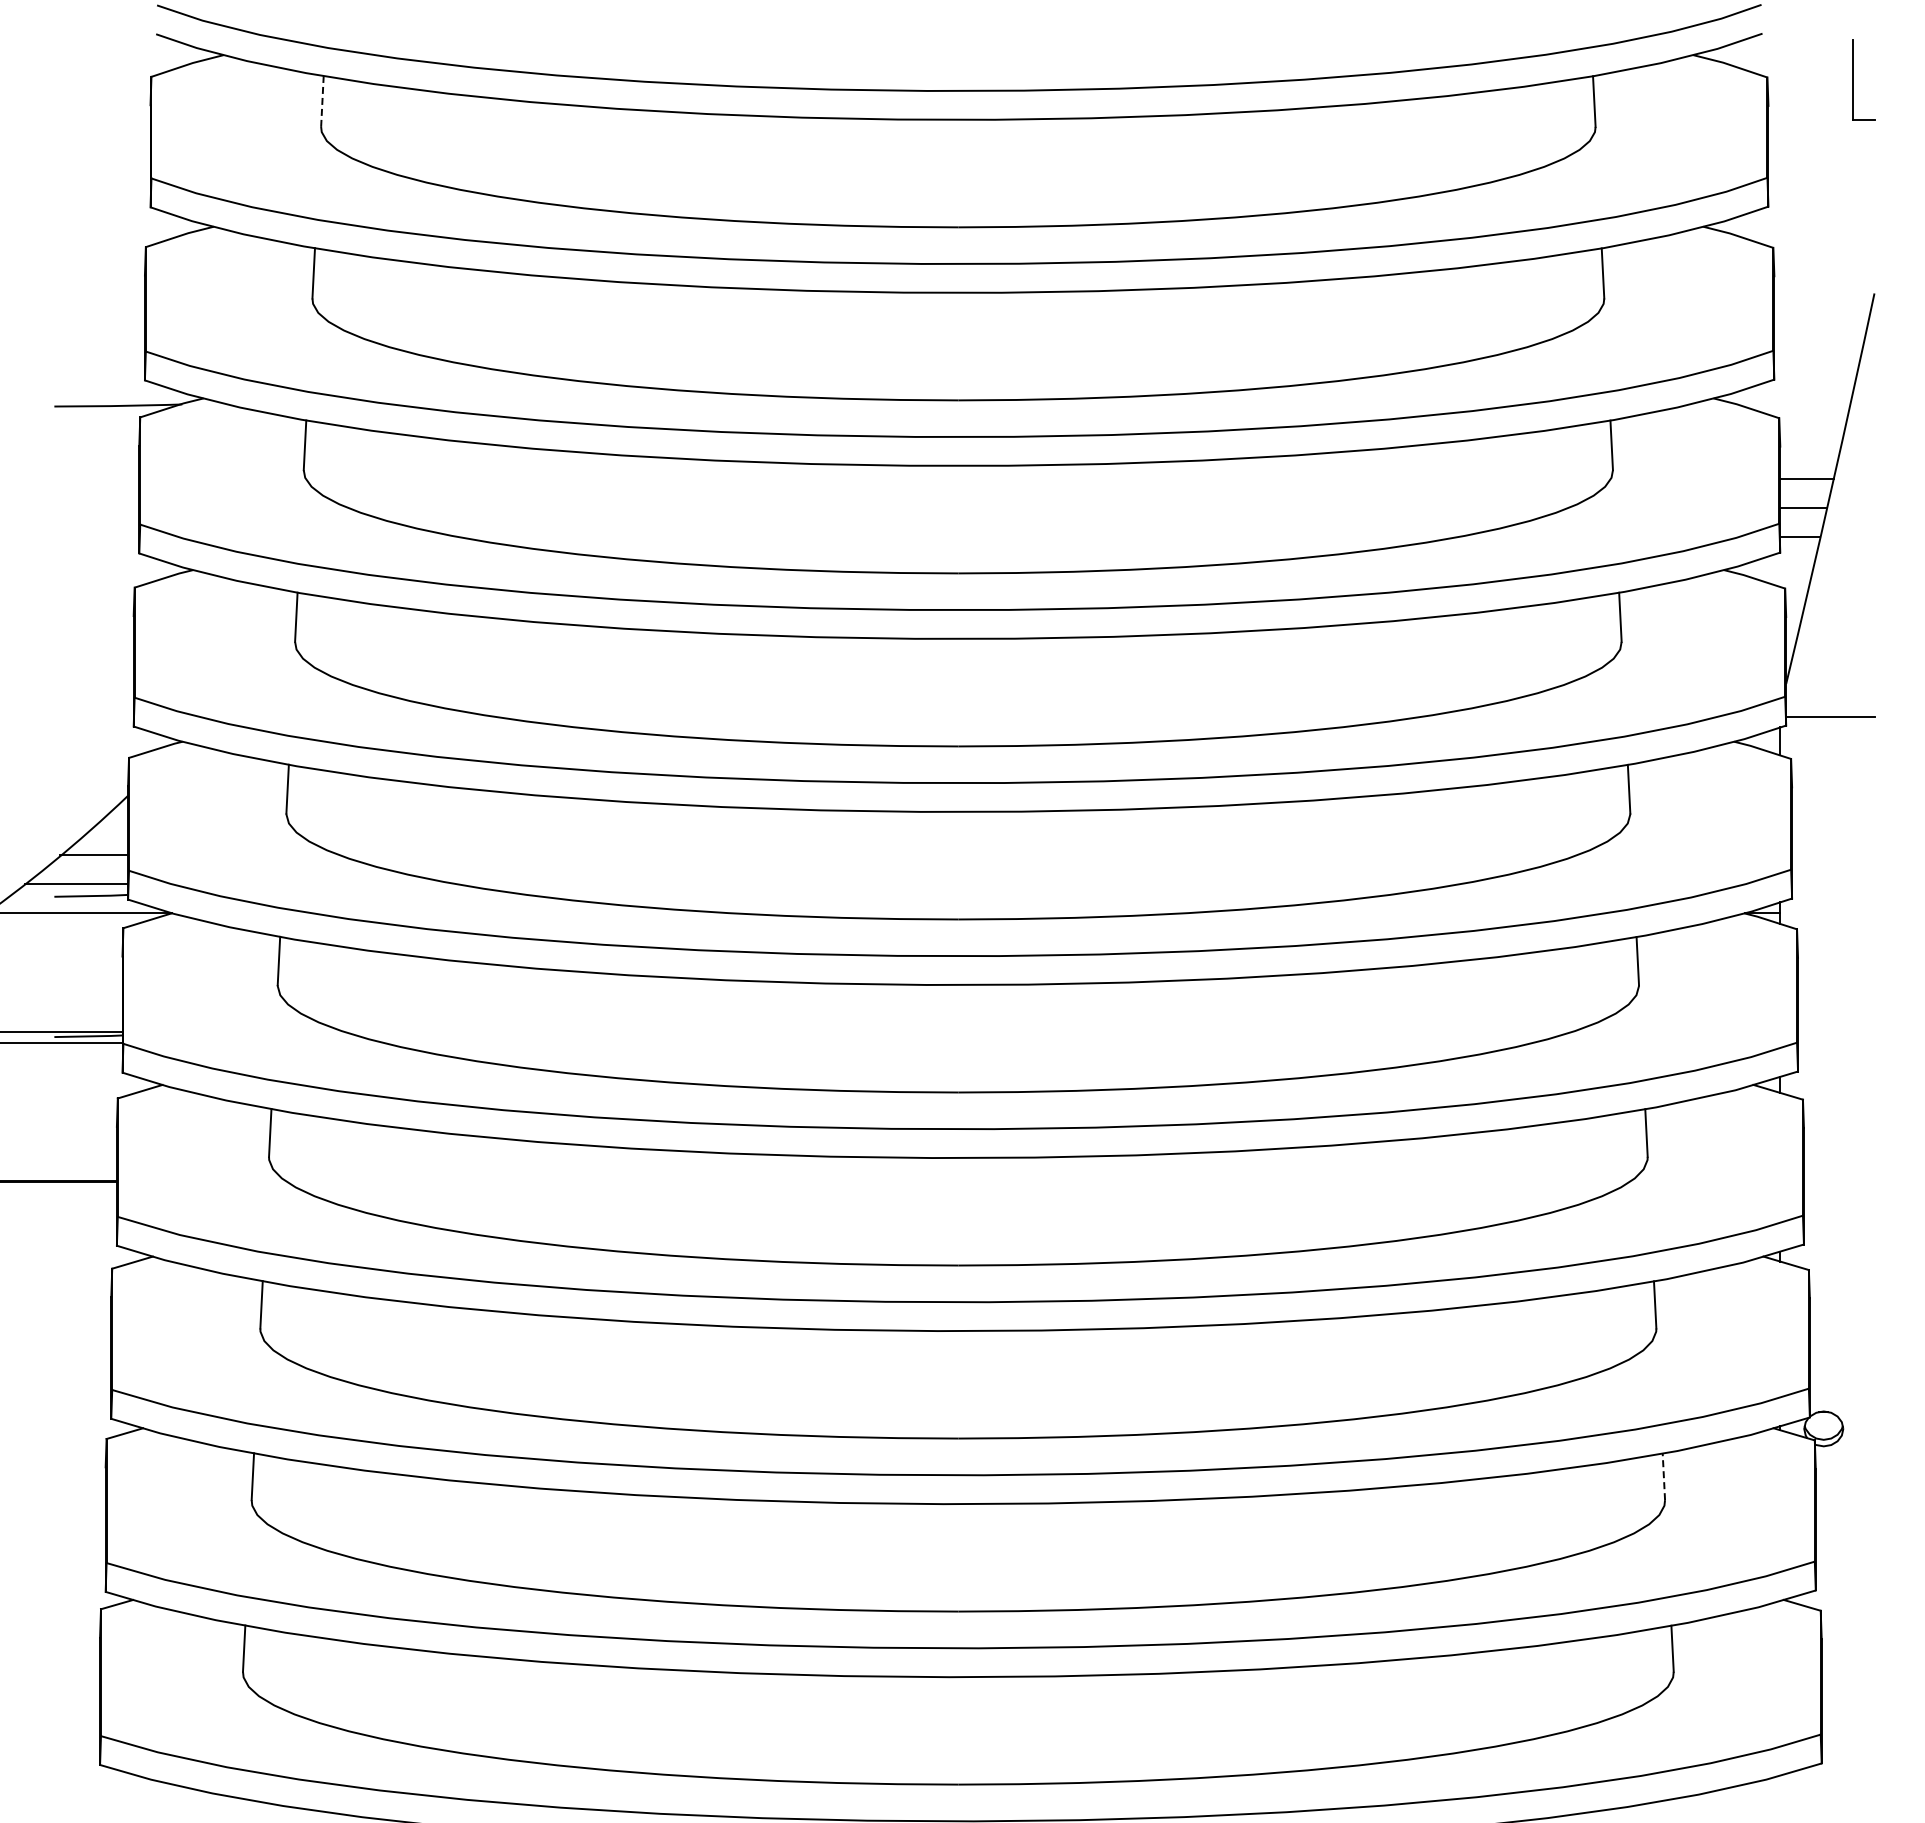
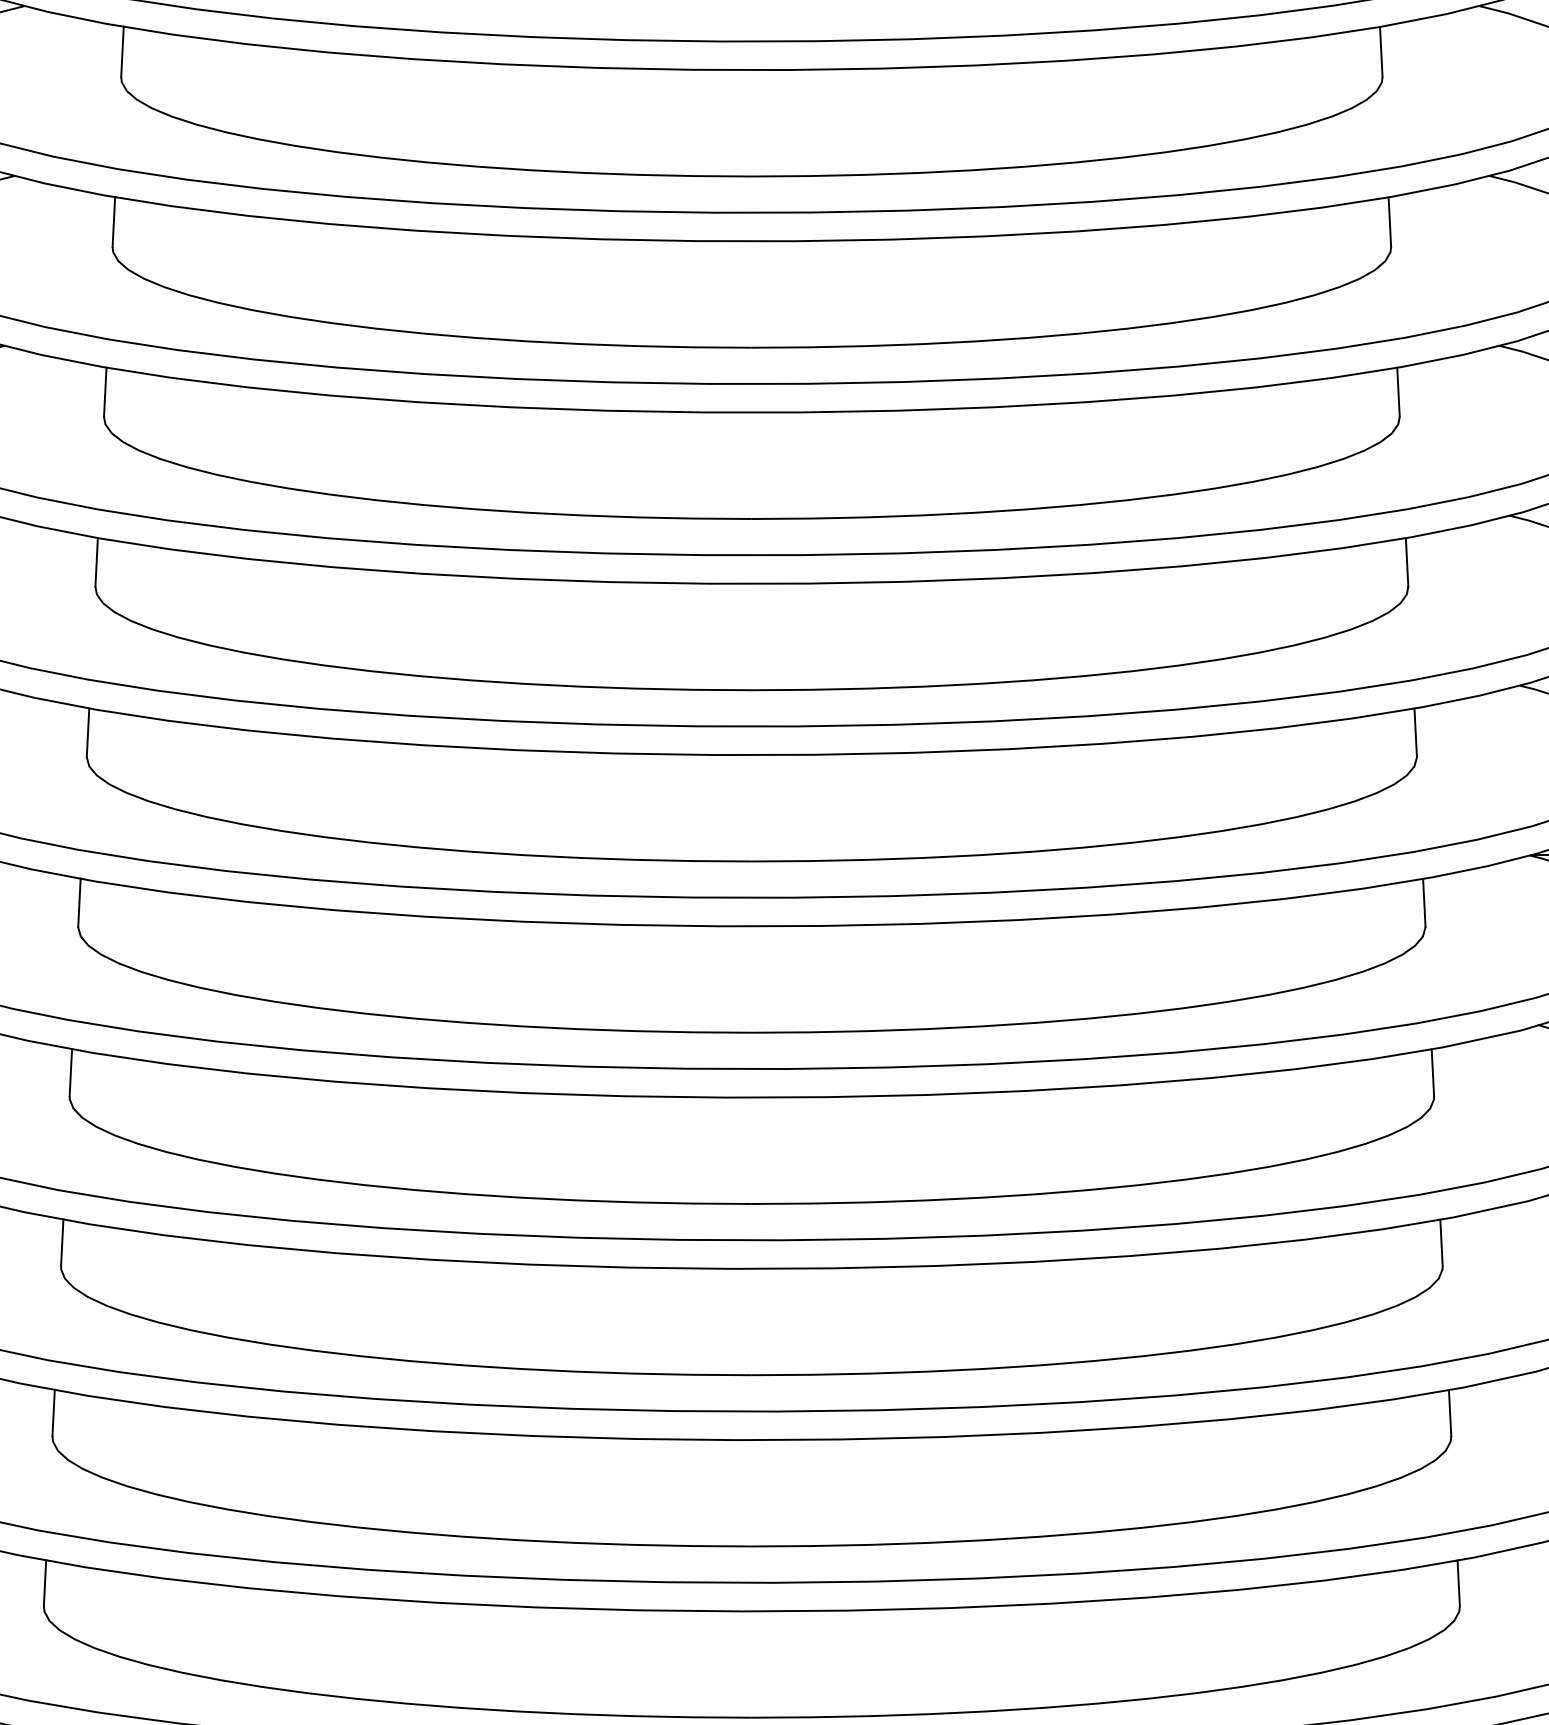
line: (322, 101) -> (122, 51), dashed -> solid
line: (1663, 1476) -> (1449, 1412), dashed -> solid

